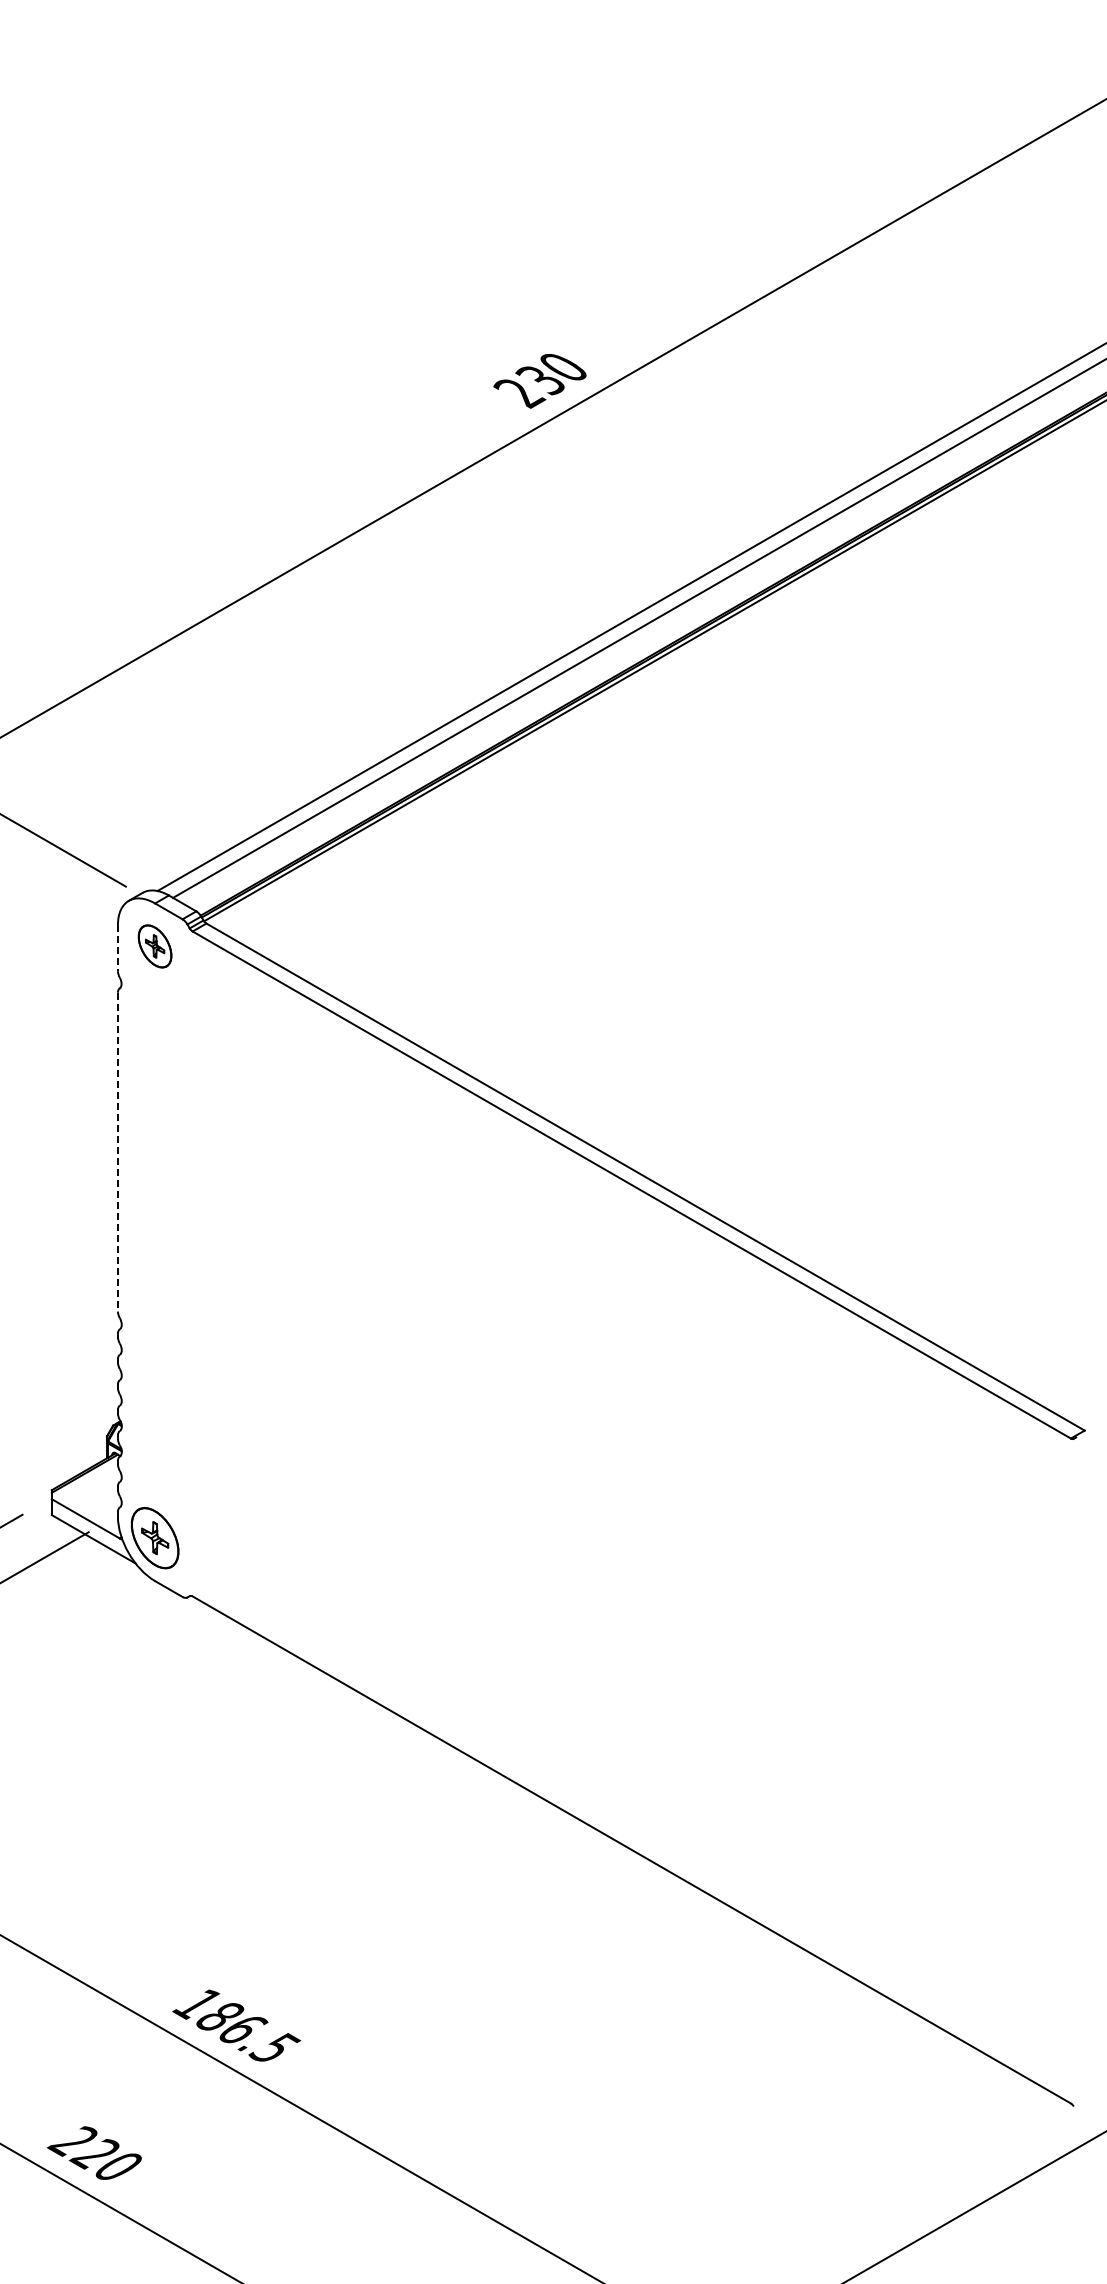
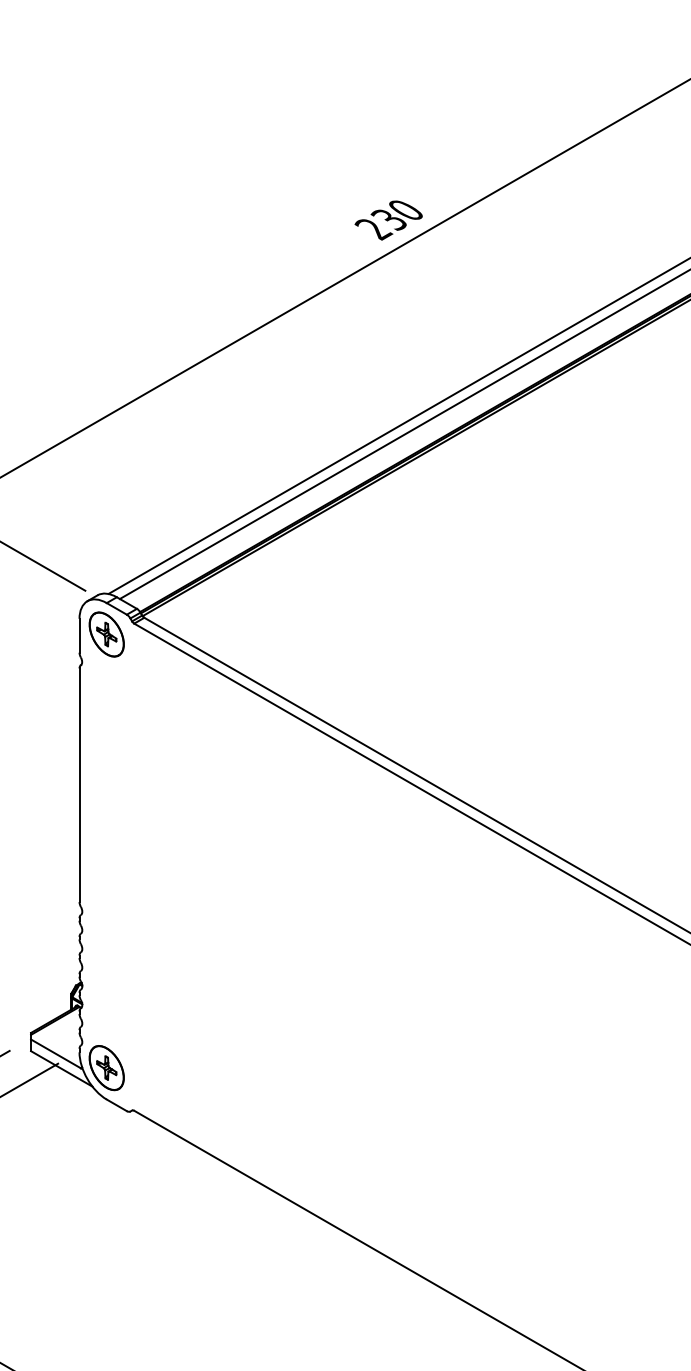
part: (154, 946) -> (106, 634), size x1.43
line: (117, 948) -> (79, 636), dashed -> solid
line: (117, 1152) -> (79, 785), dashed -> solid

